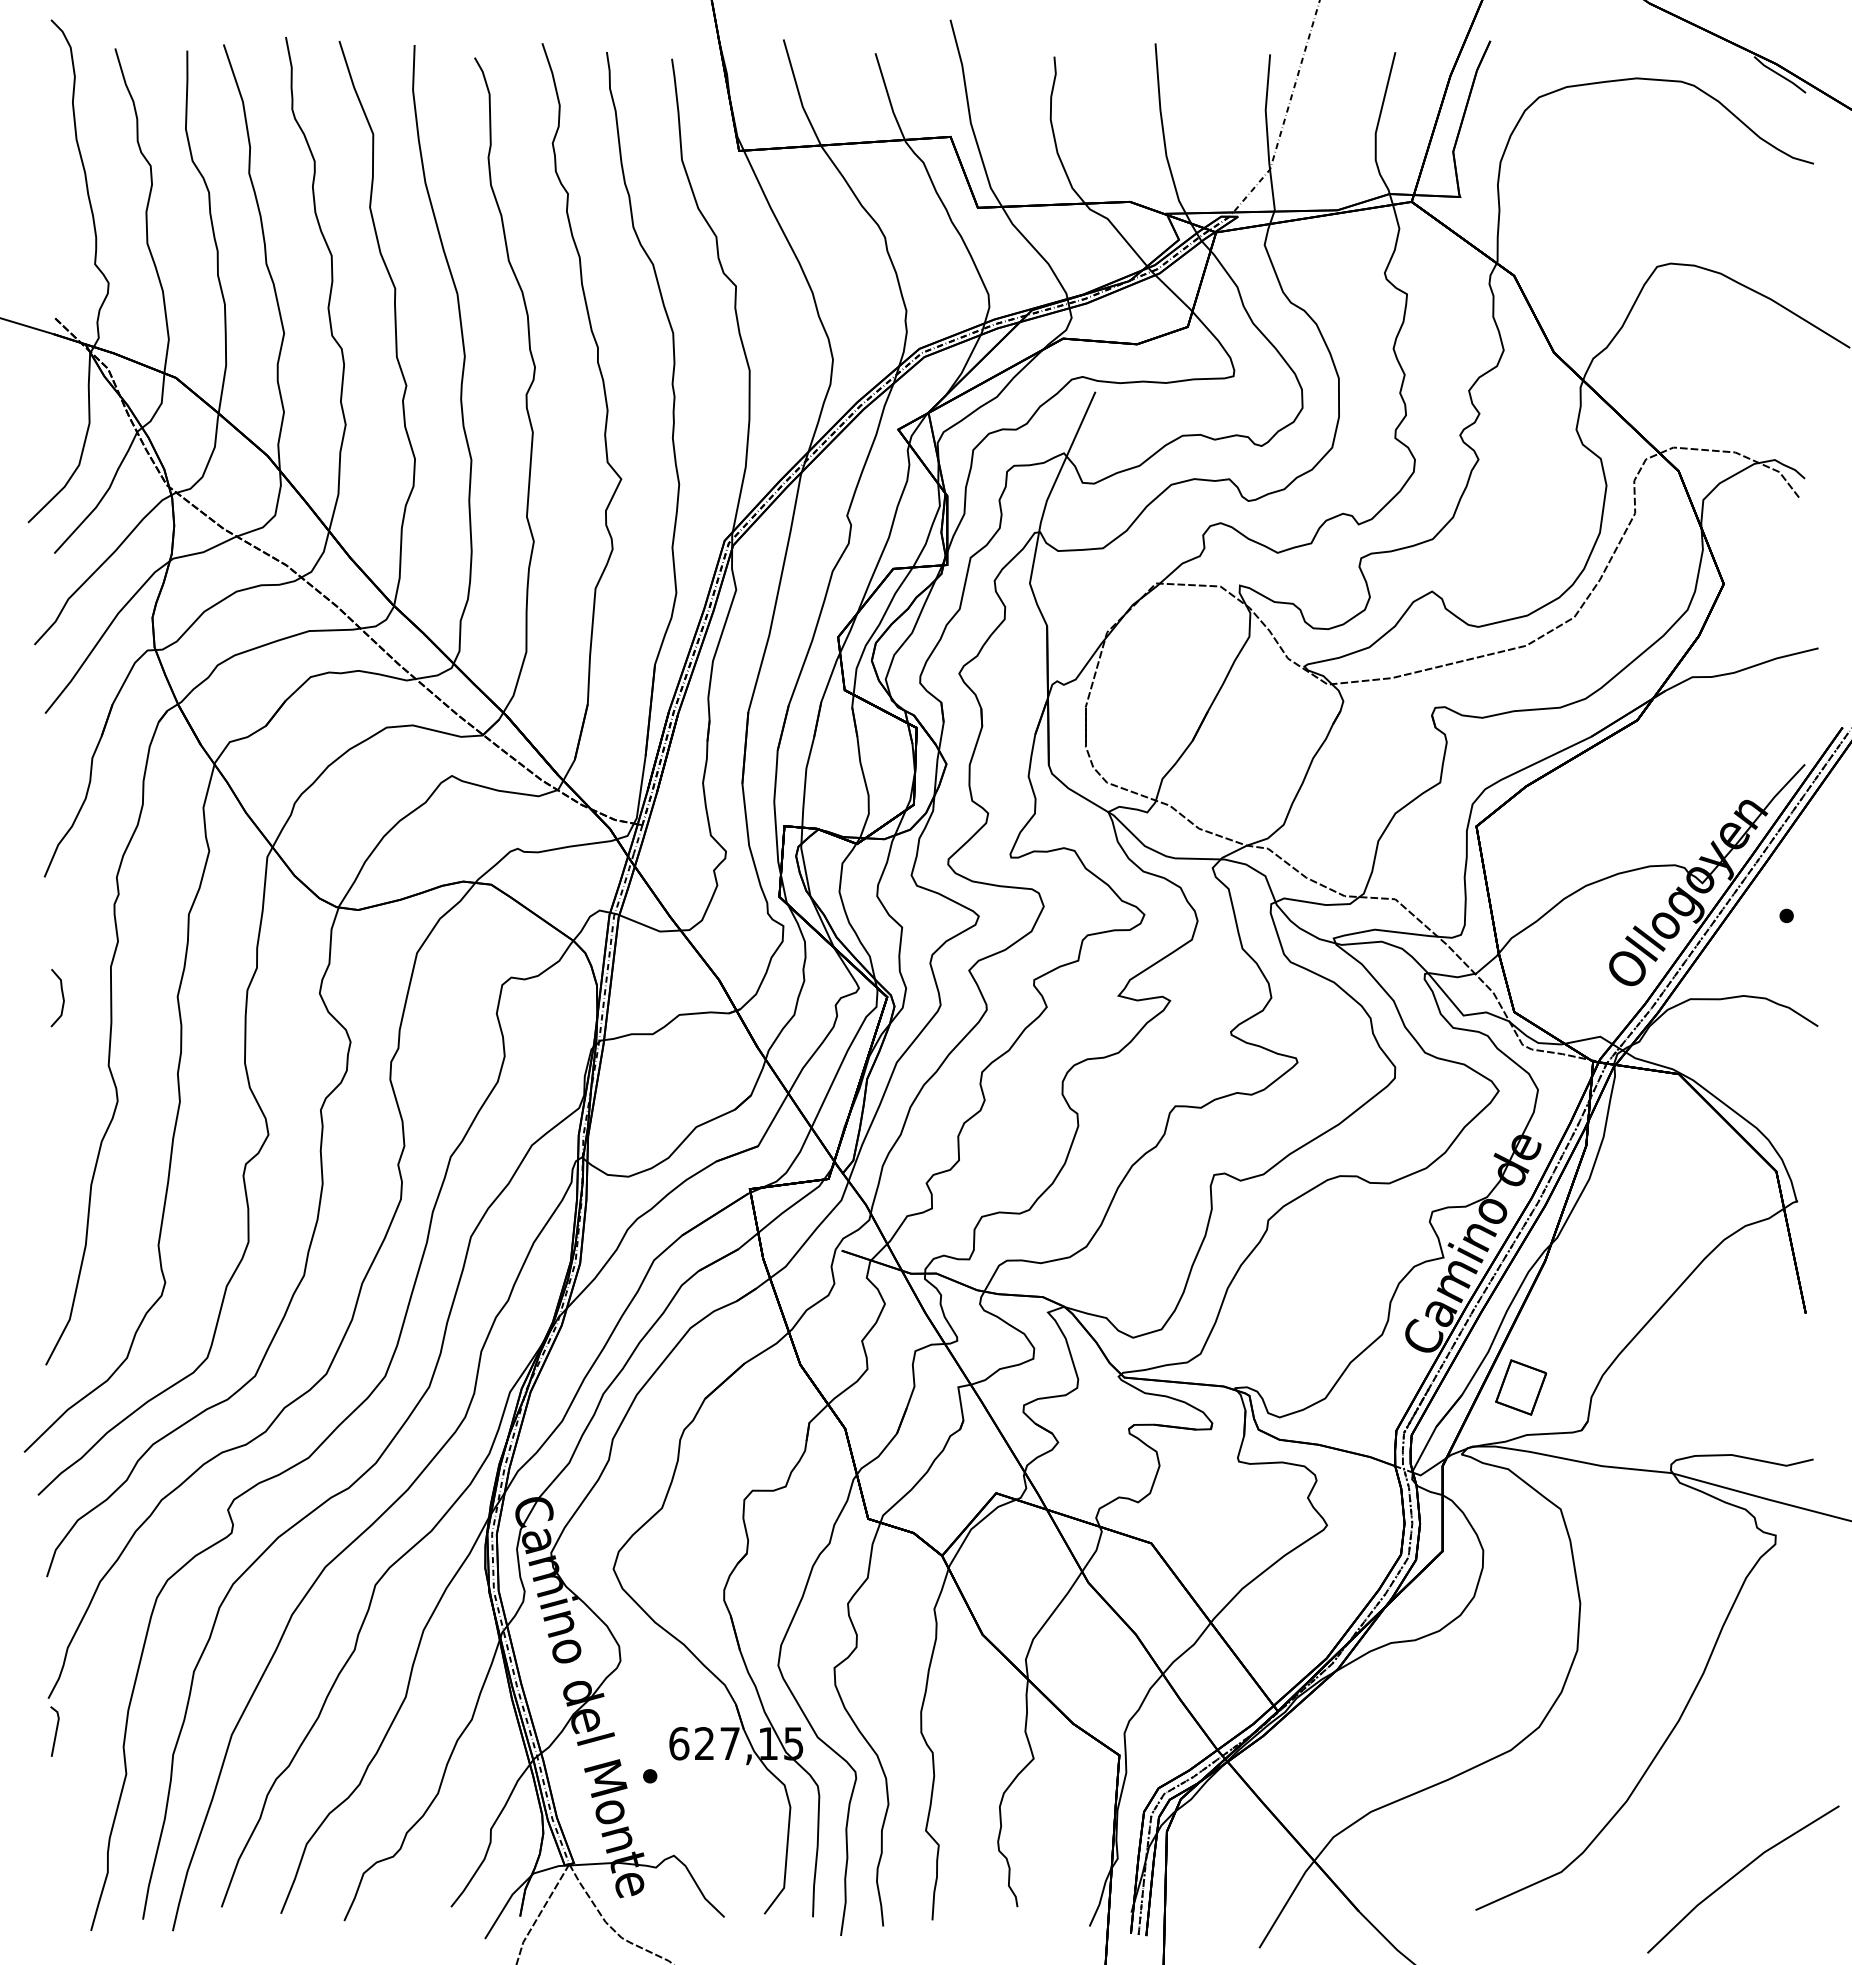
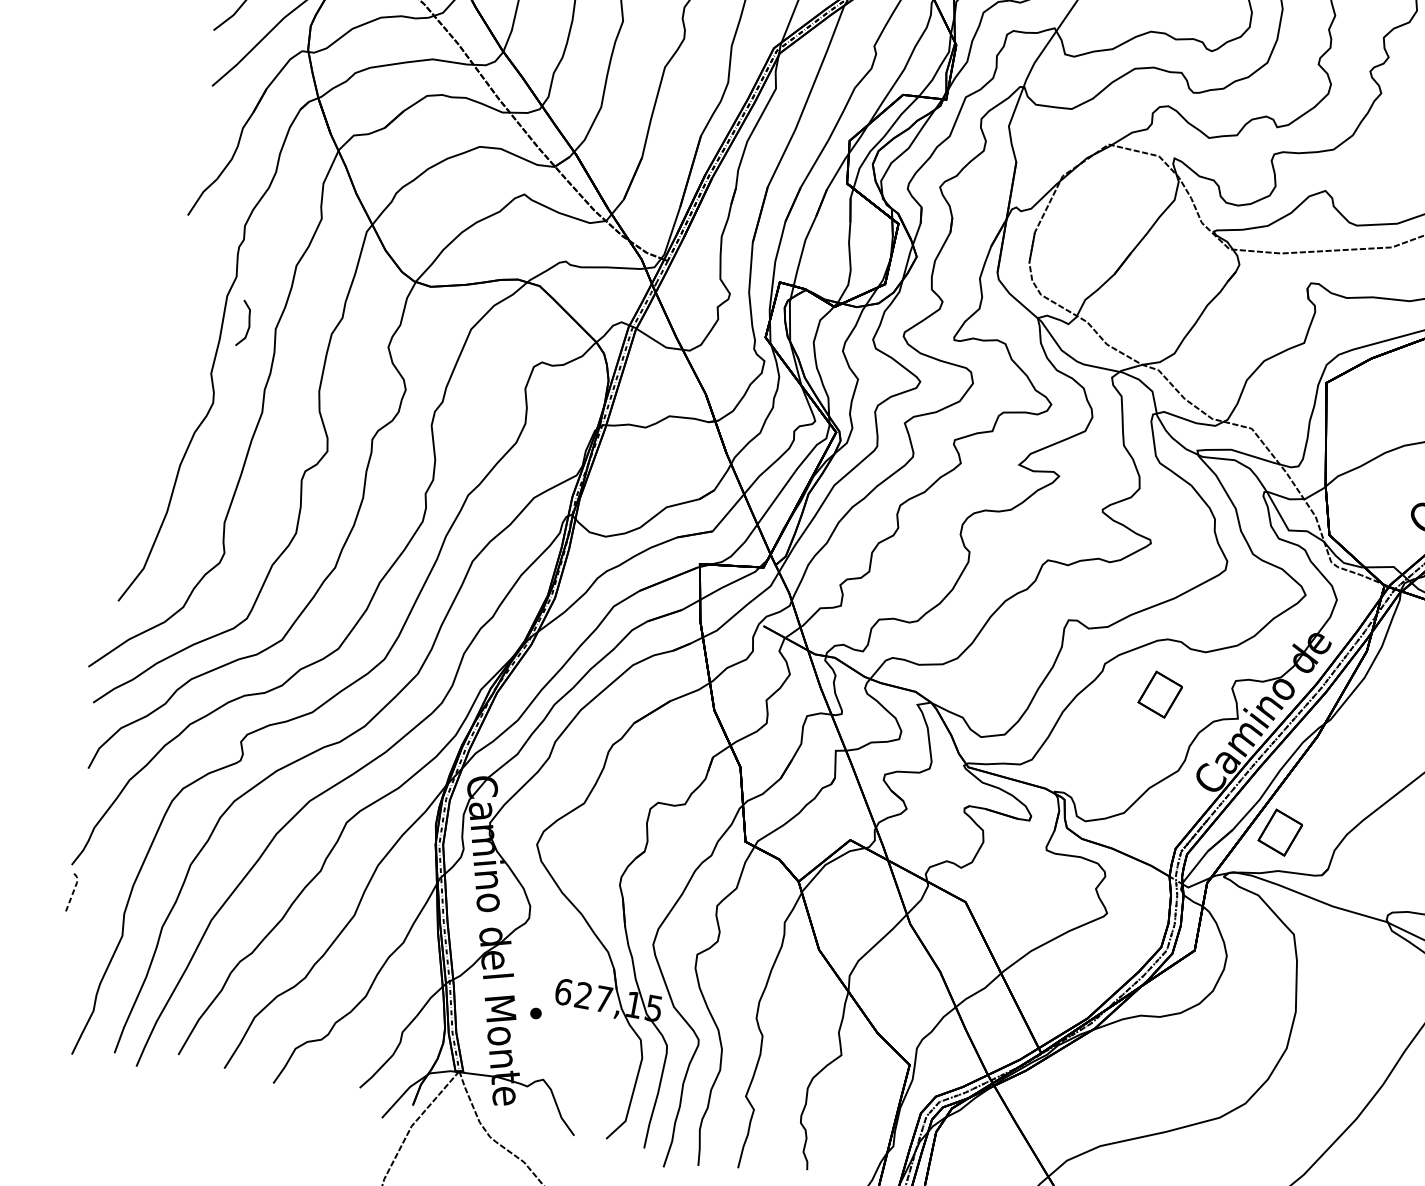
curve: (62, 997) -> (248, 324), moved
part: (1343, 1245) -> (1160, 694), added
line: (57, 1728) -> (74, 889), solid -> dashed

